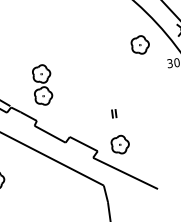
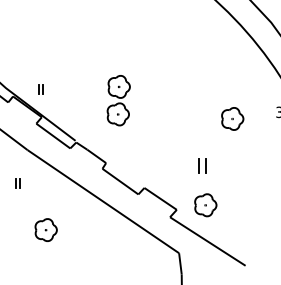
part: (140, 44) -> (232, 118), moved
part: (42, 85) -> (118, 100), moved
part: (113, 114) -> (202, 166), size x1.6

